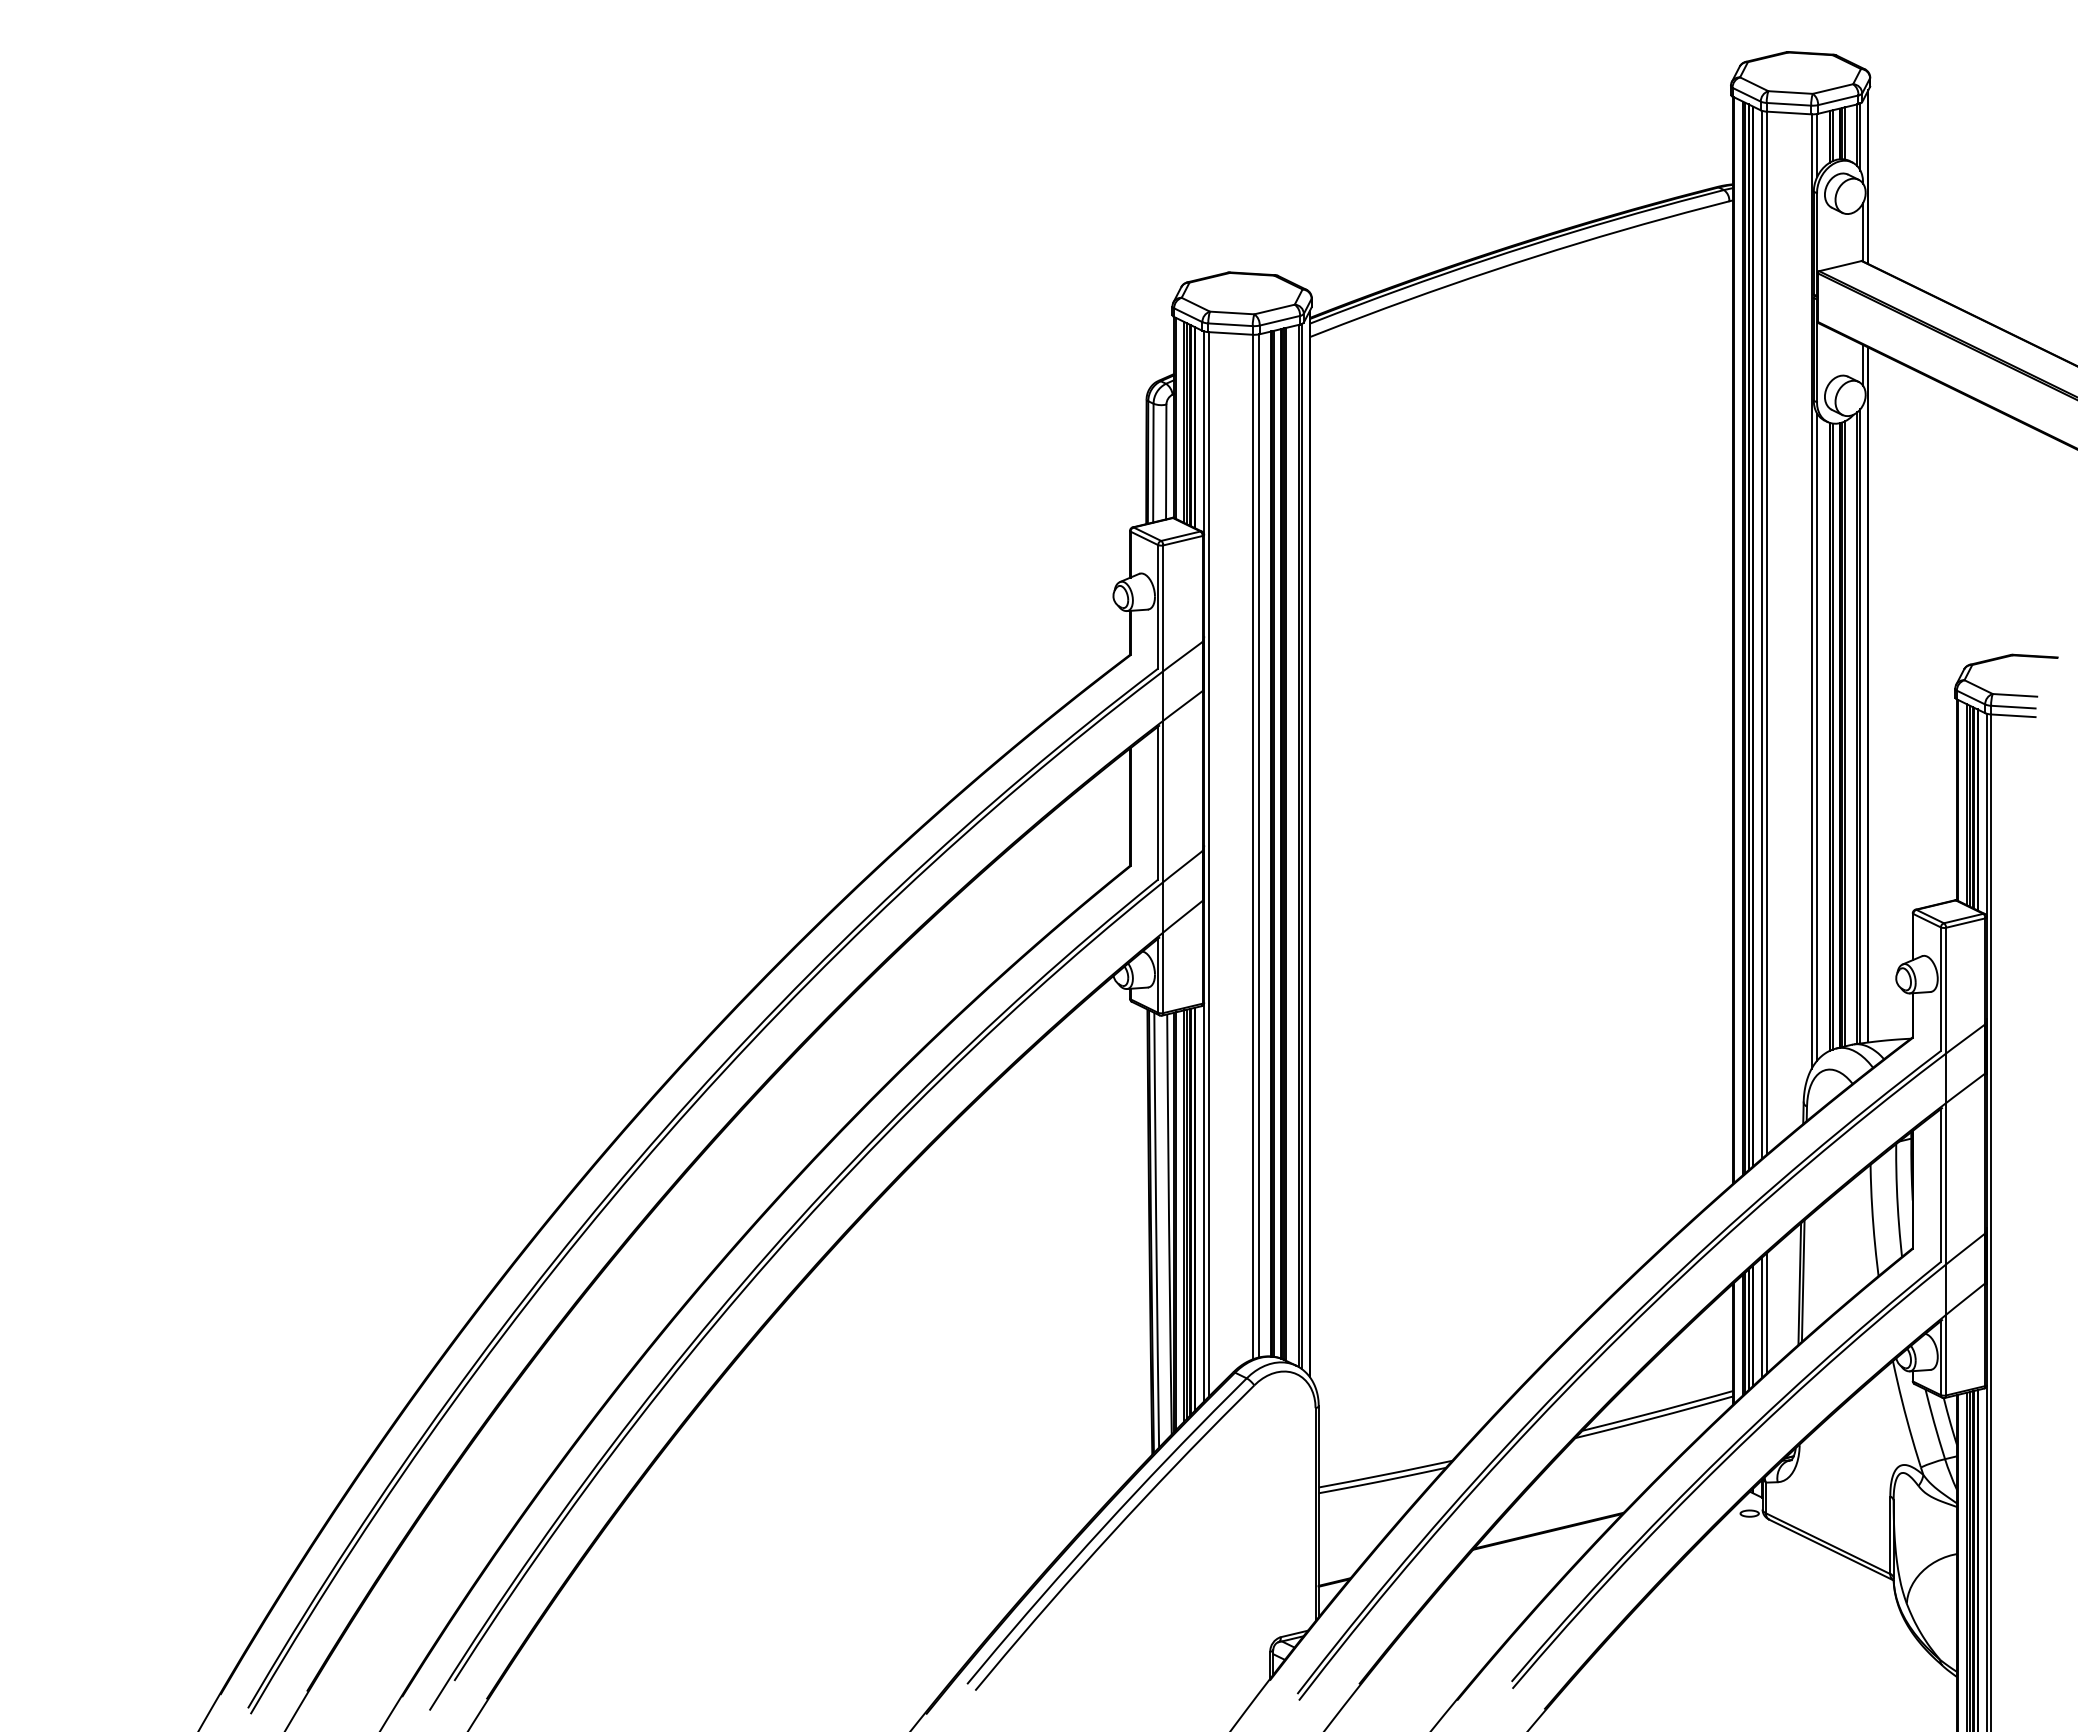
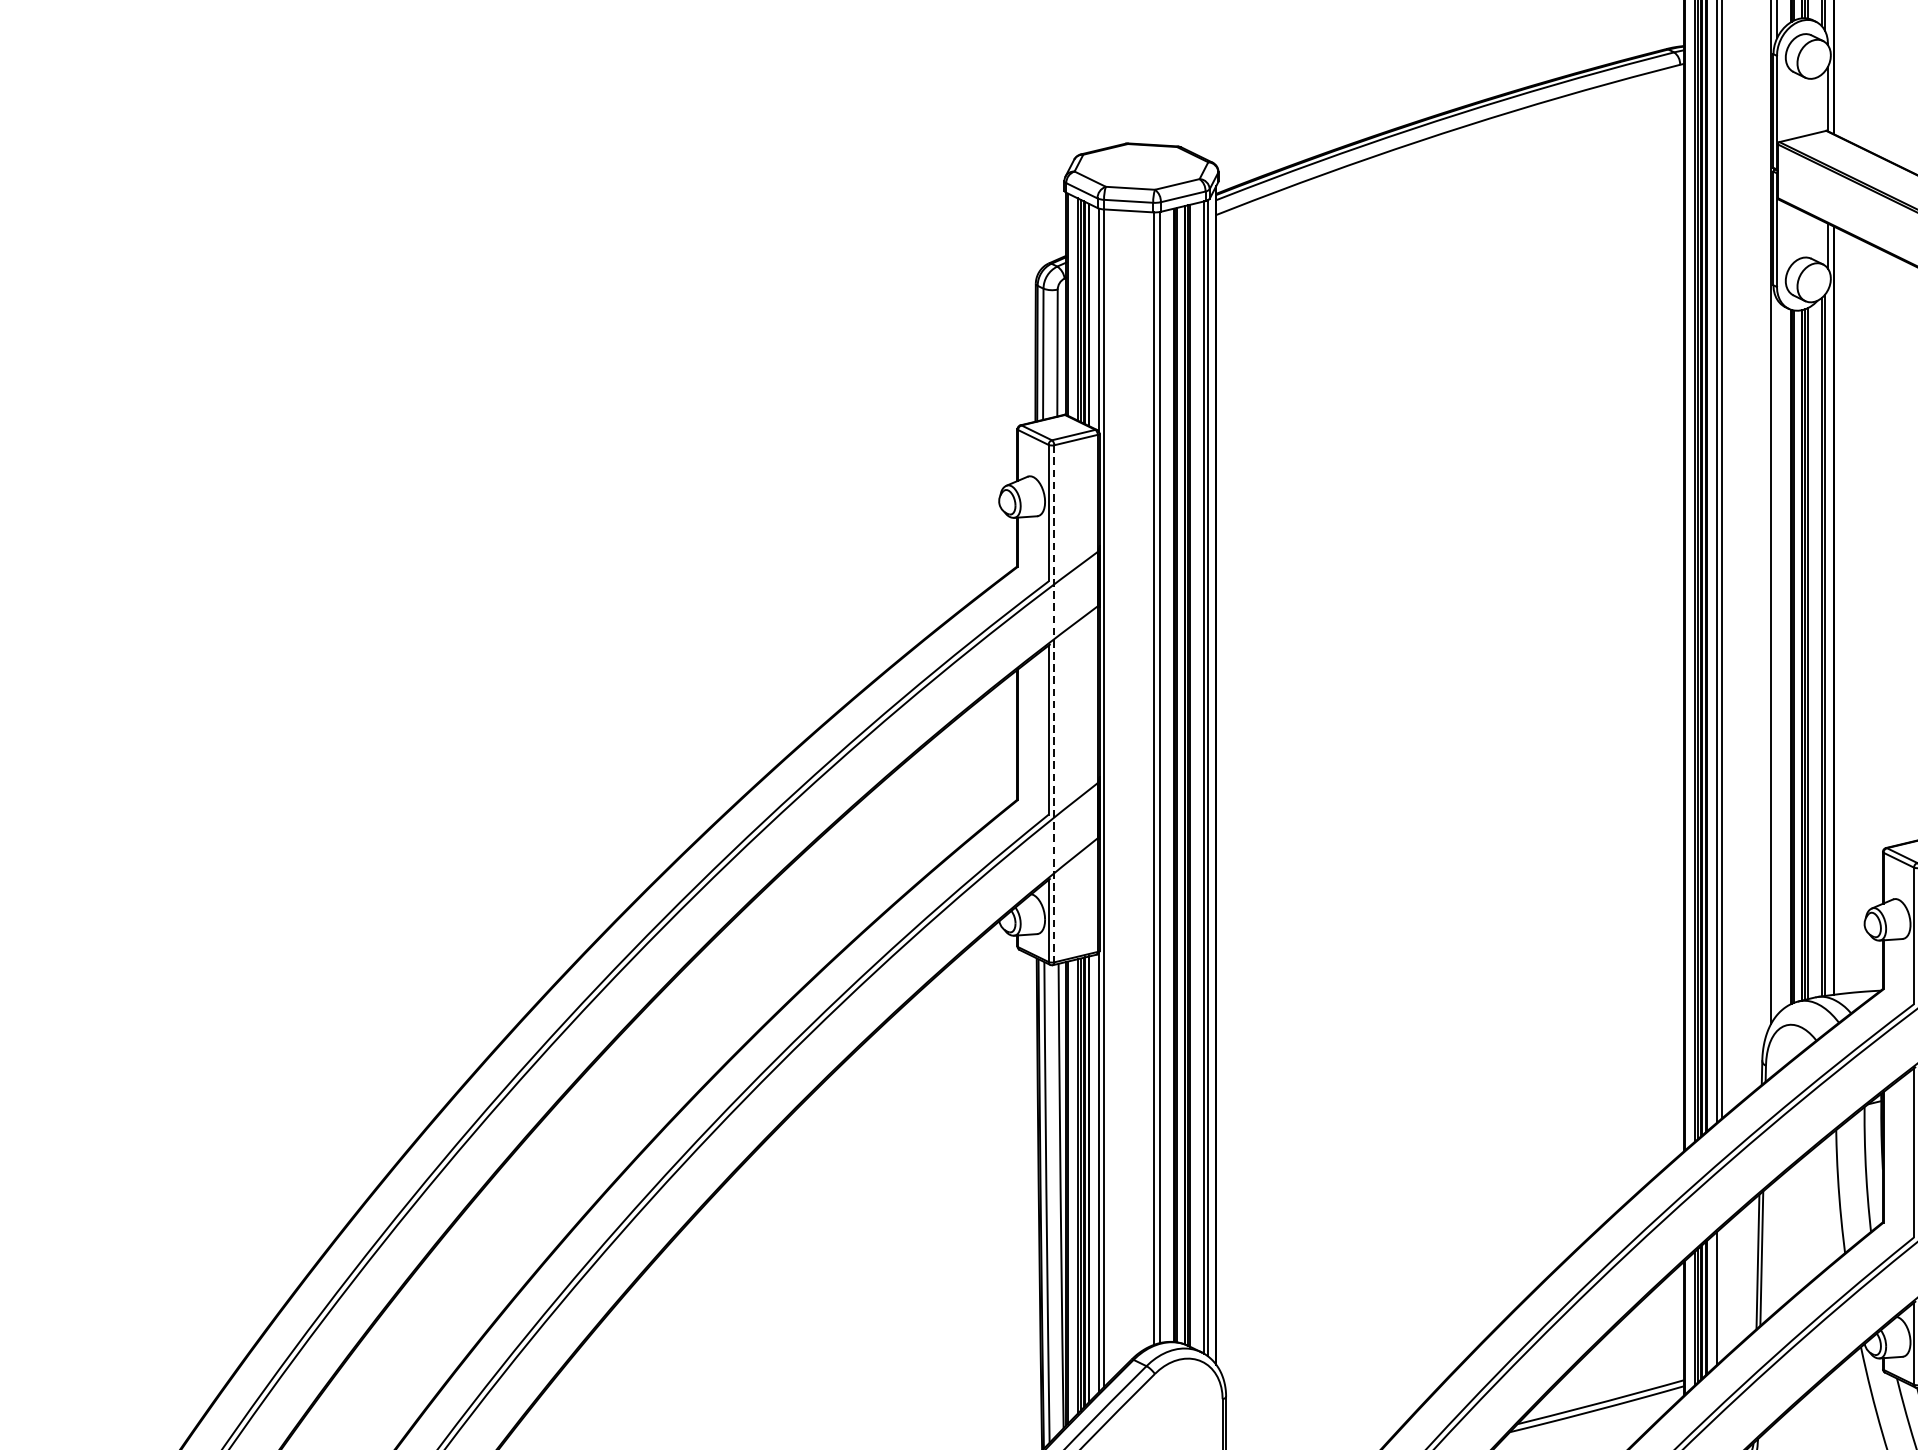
line: (1817, 736) -> (1777, 656), removed
line: (1163, 779) -> (1054, 704), solid -> dashed
line: (1767, 1313) -> (1722, 1294), removed

